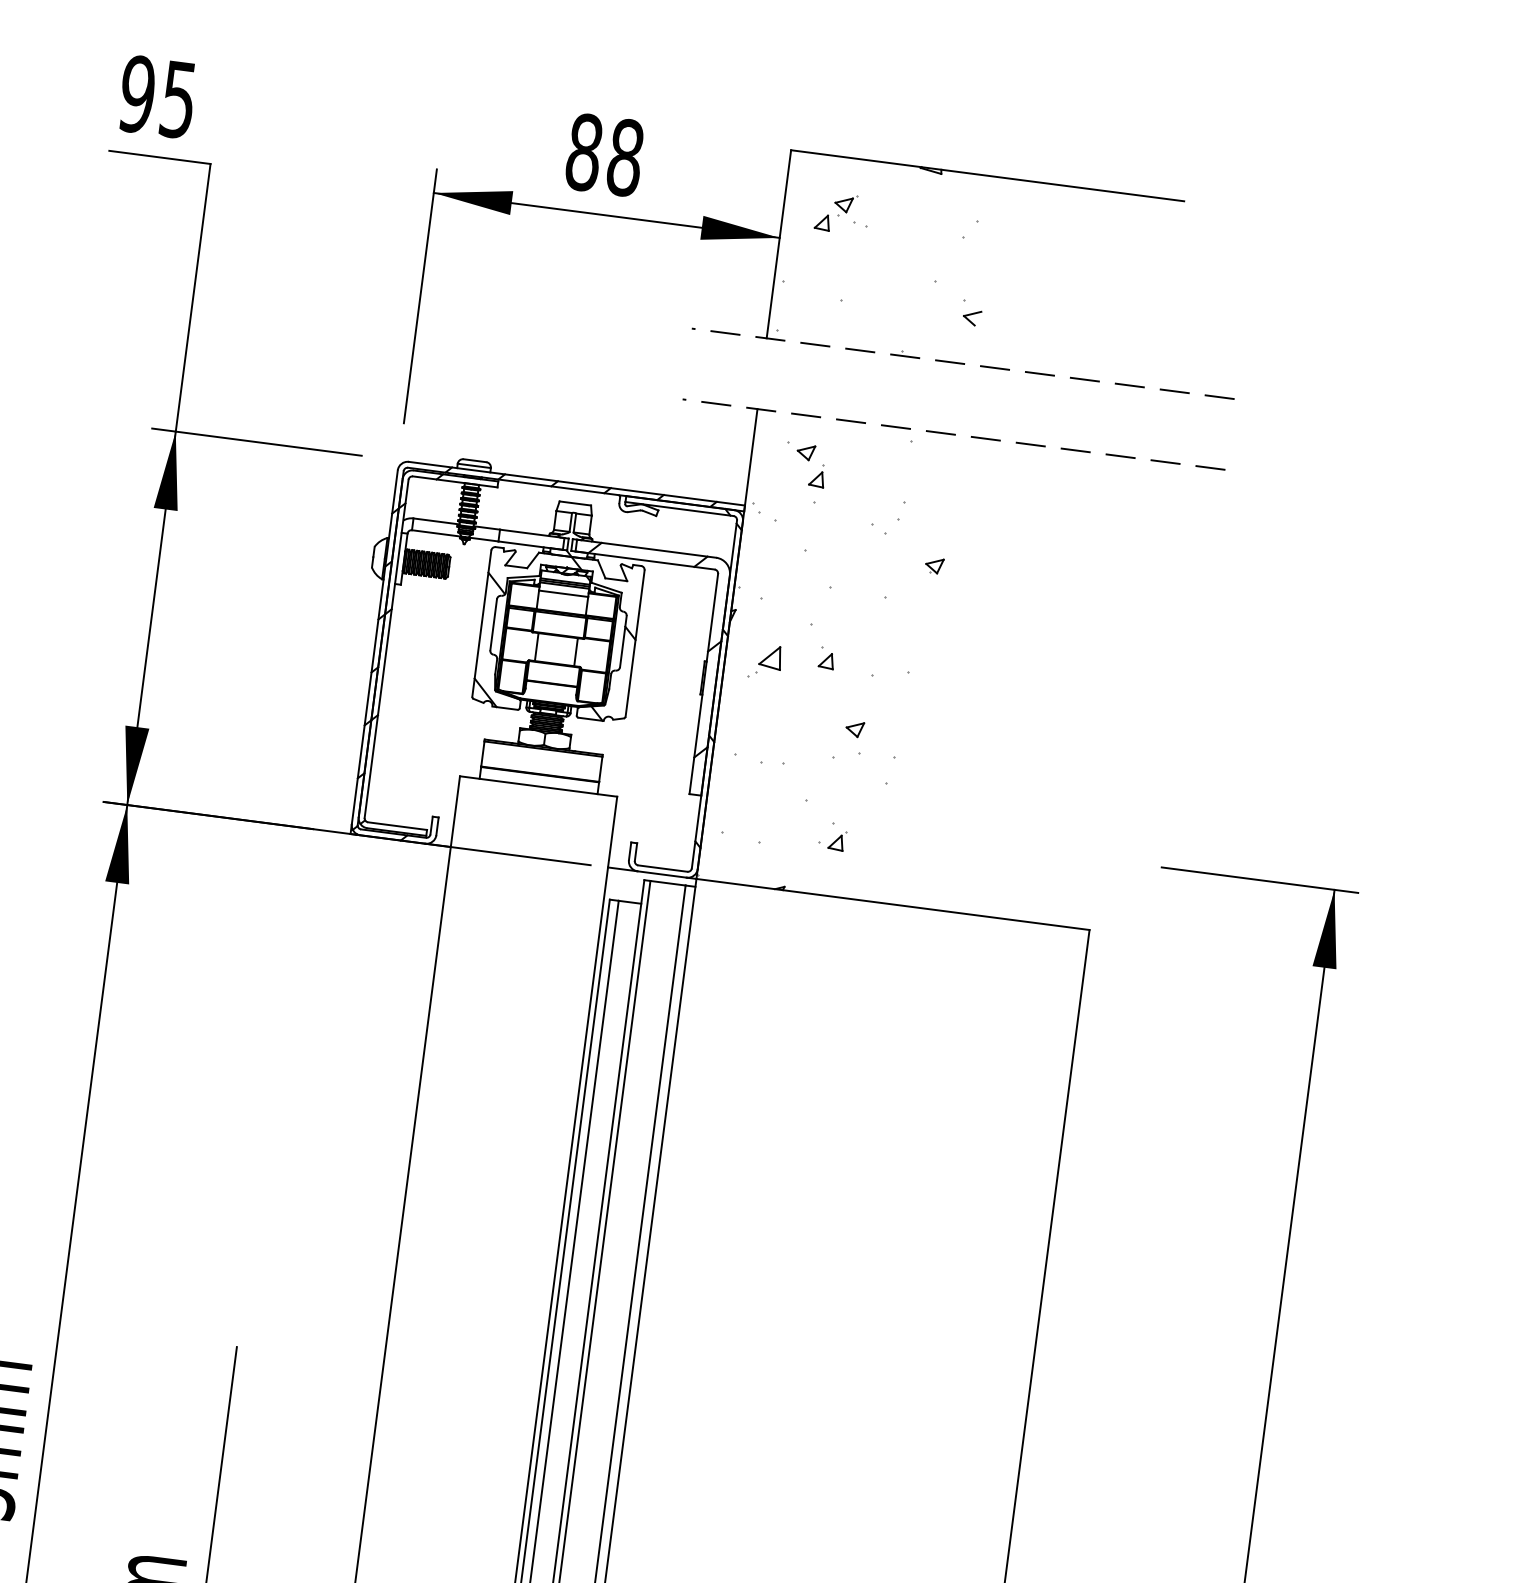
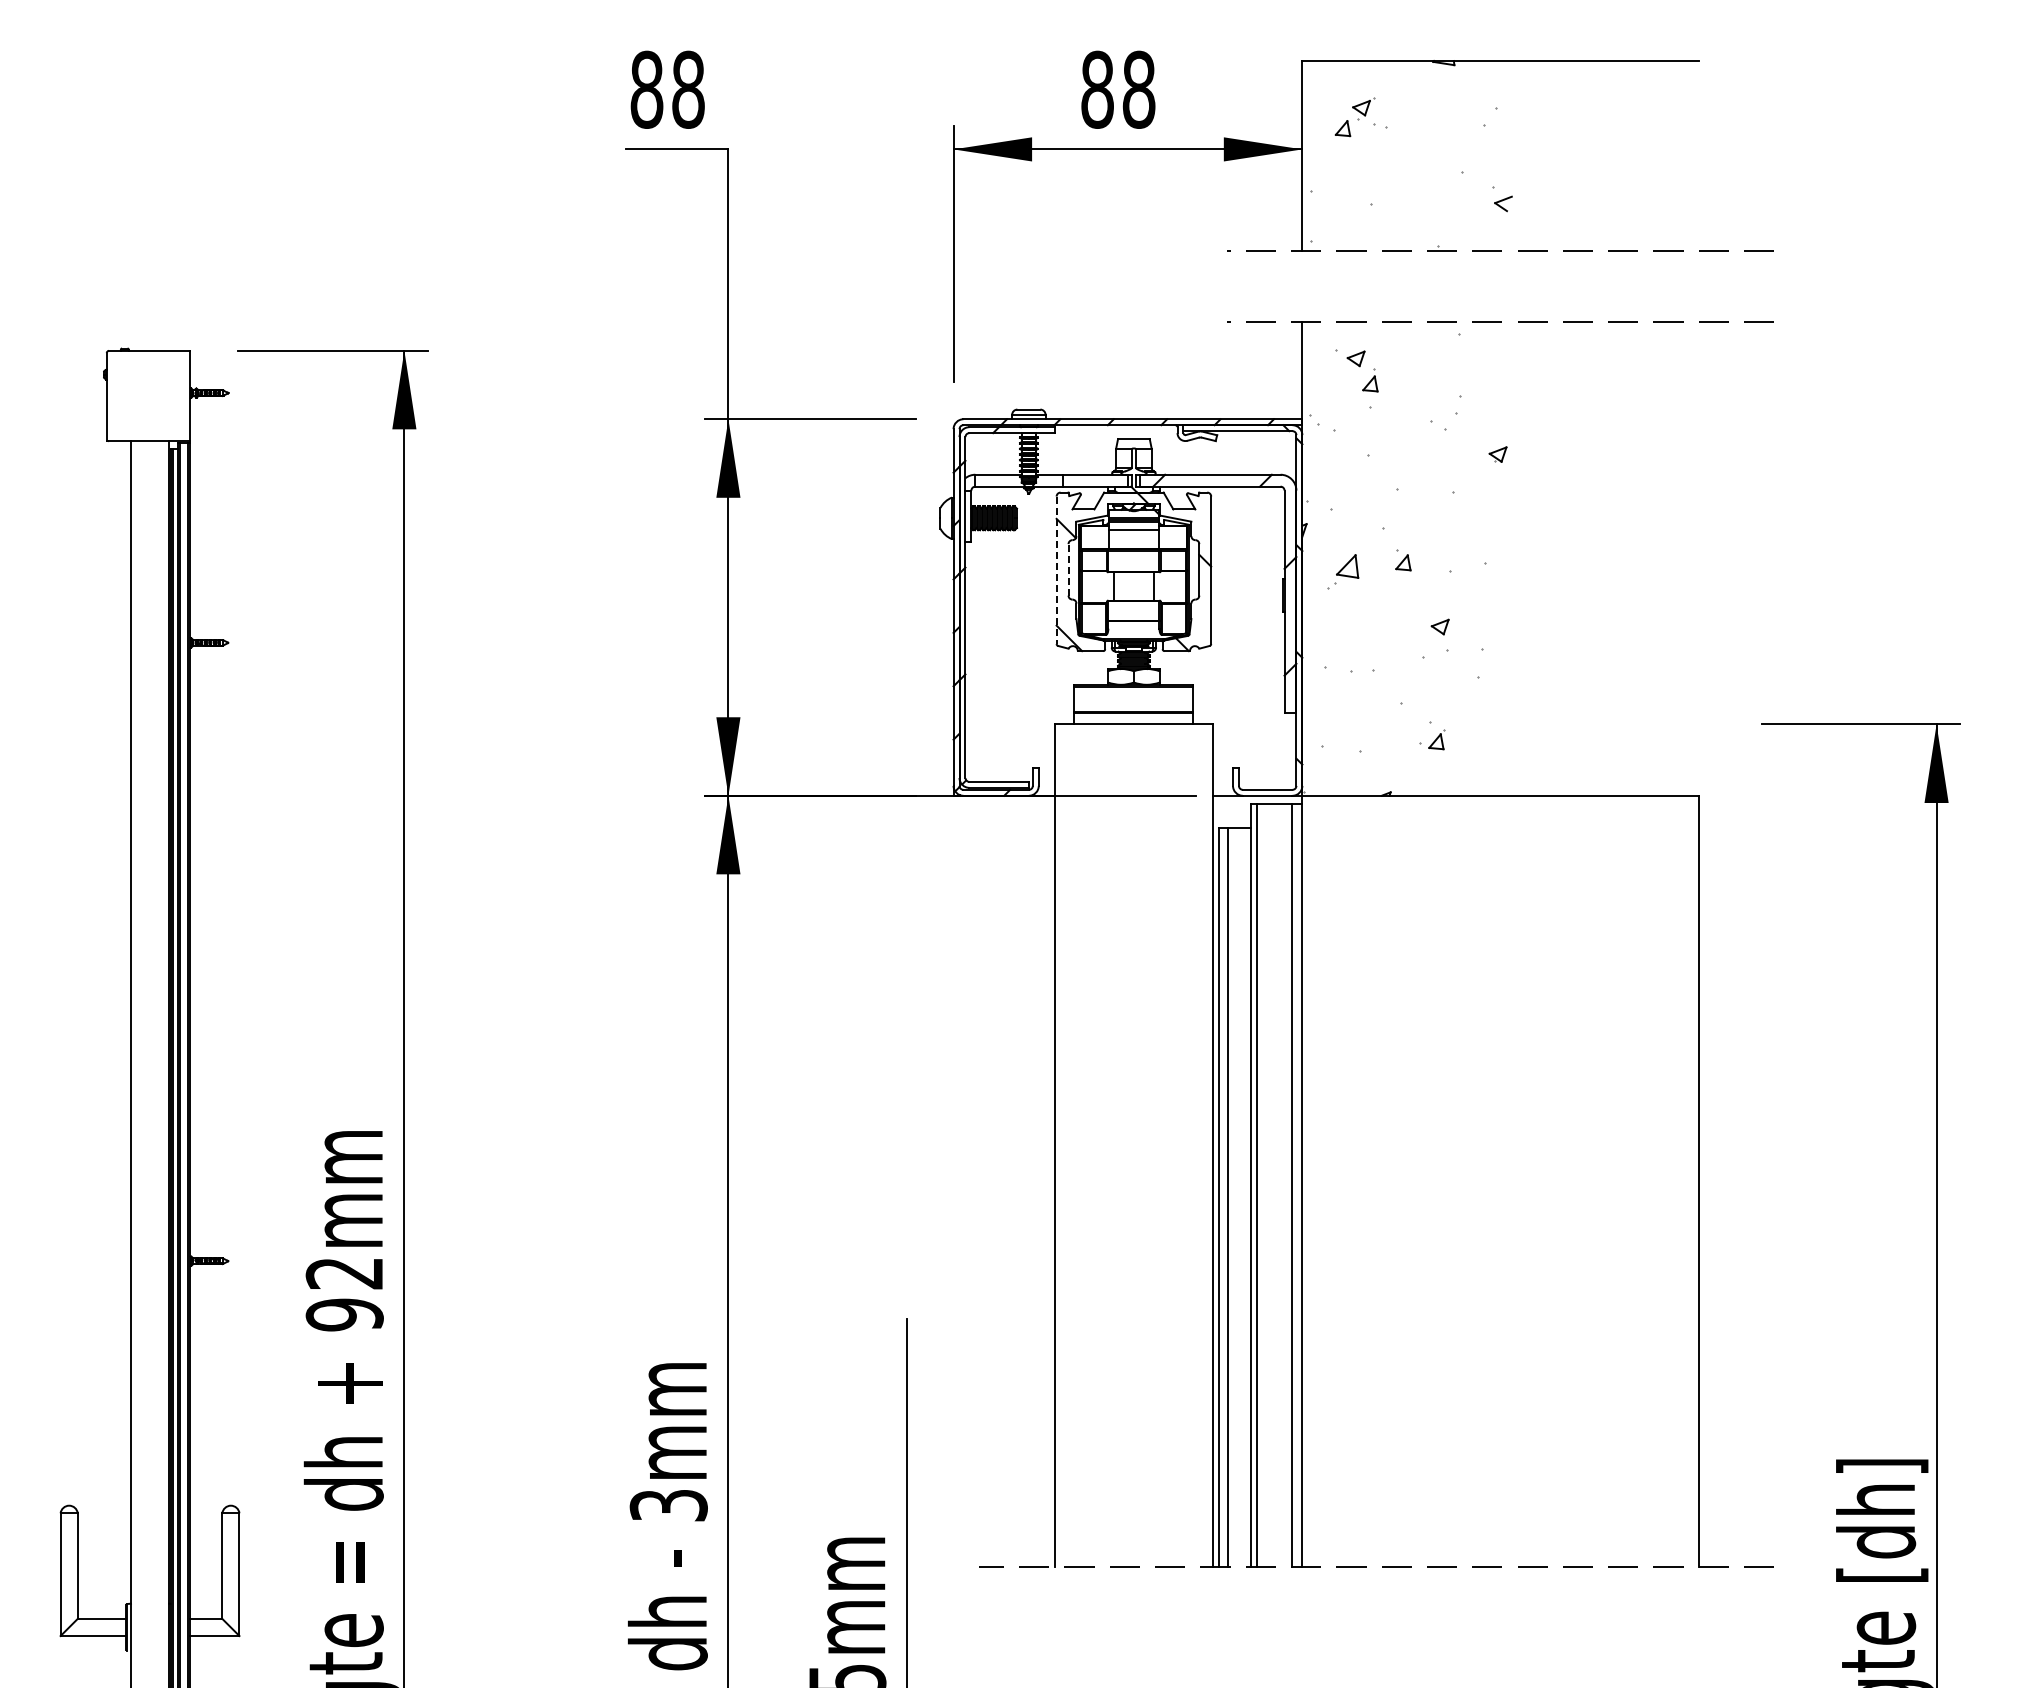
text: (157, 96) -> (667, 89), 95 -> 88
line: (481, 623) -> (1056, 570), solid -> dashed
line: (493, 624) -> (1068, 569), solid -> dashed

